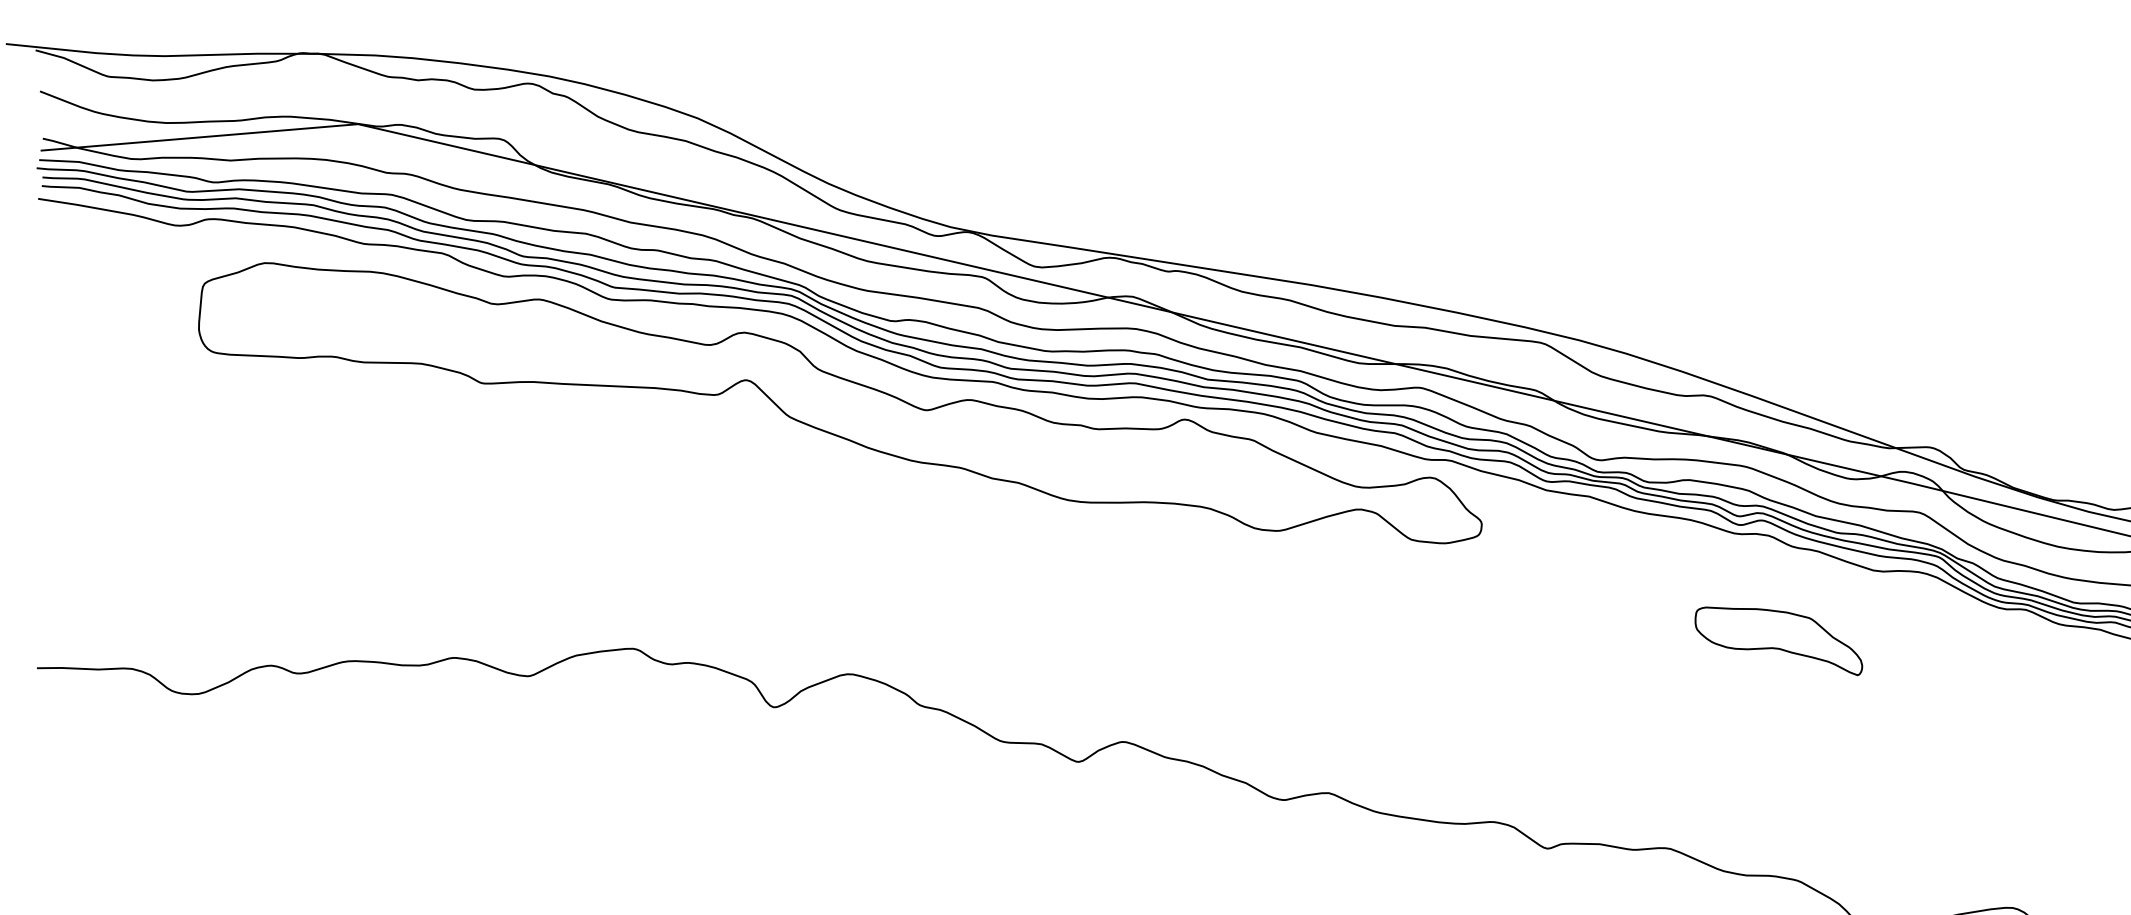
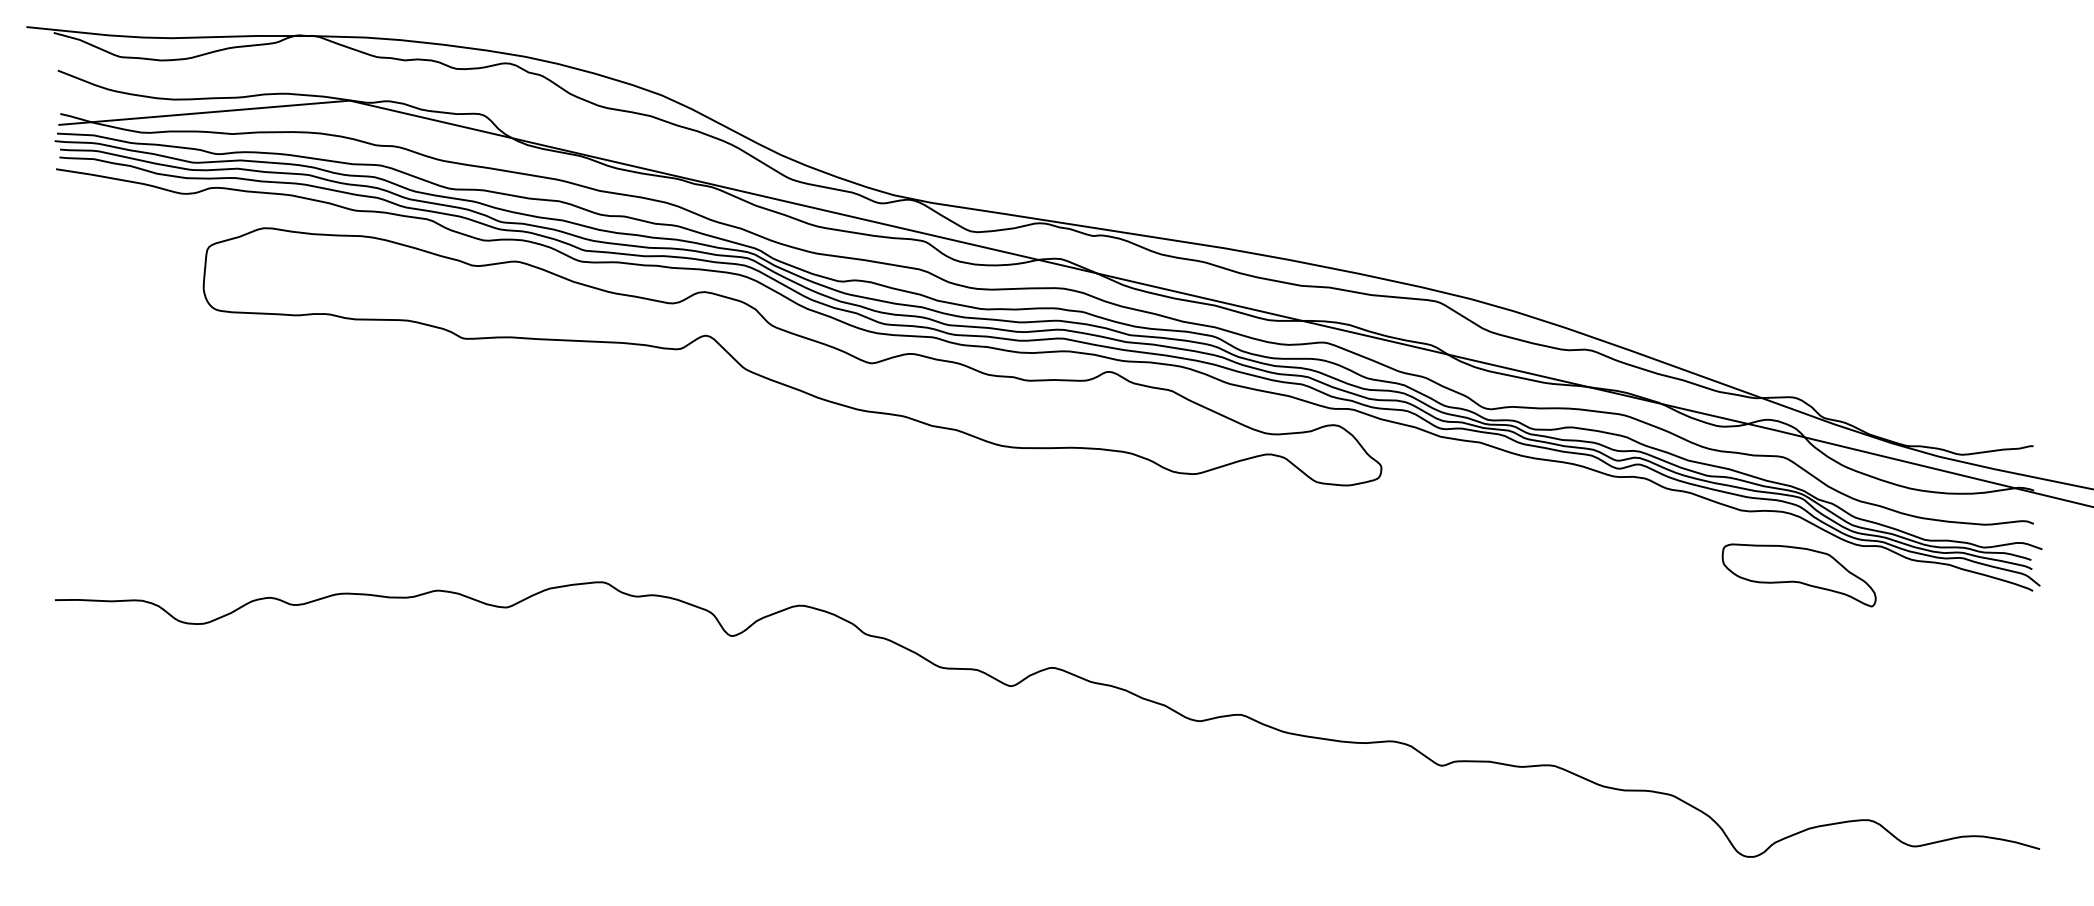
part: (1778, 641) -> (1798, 575), moved

